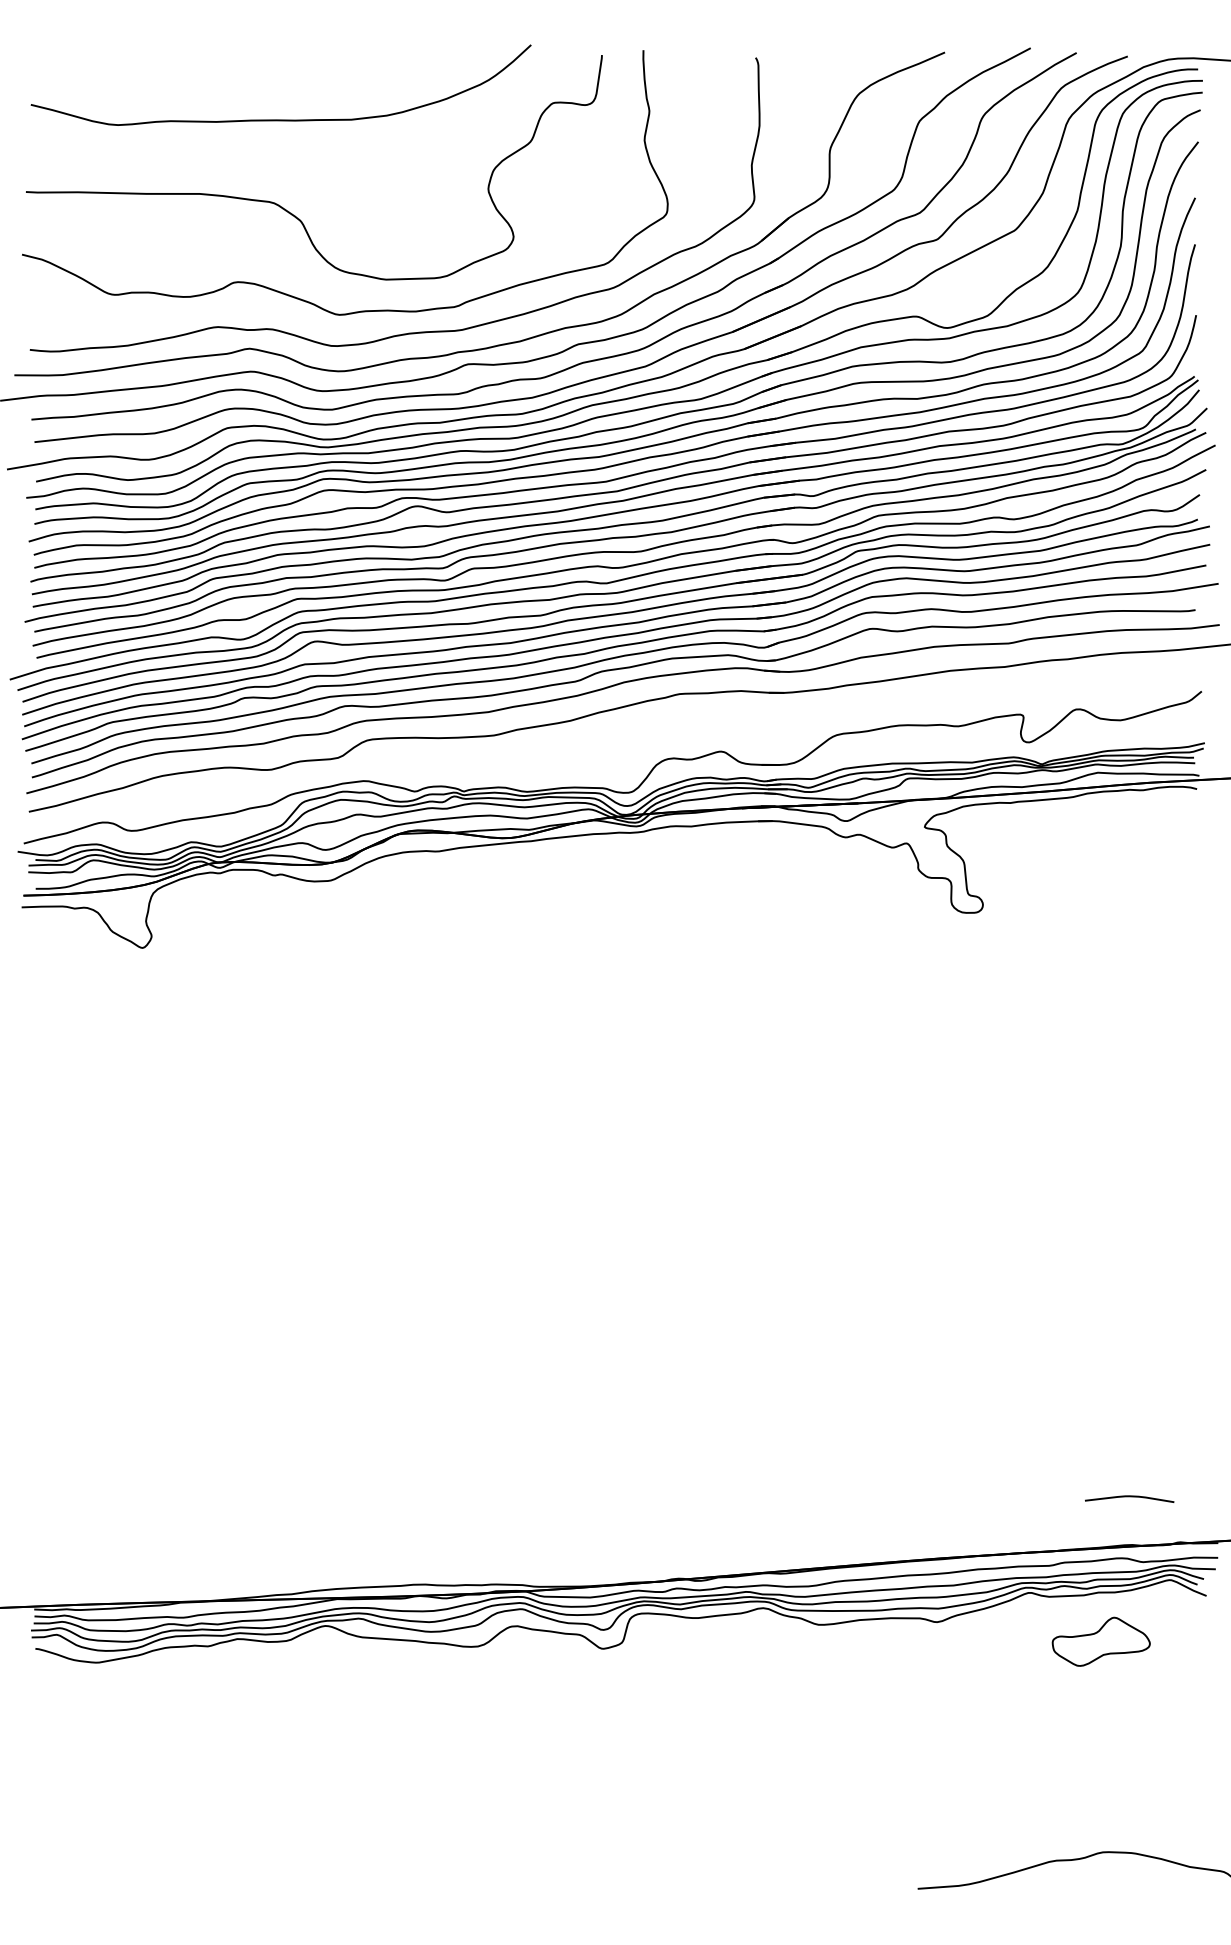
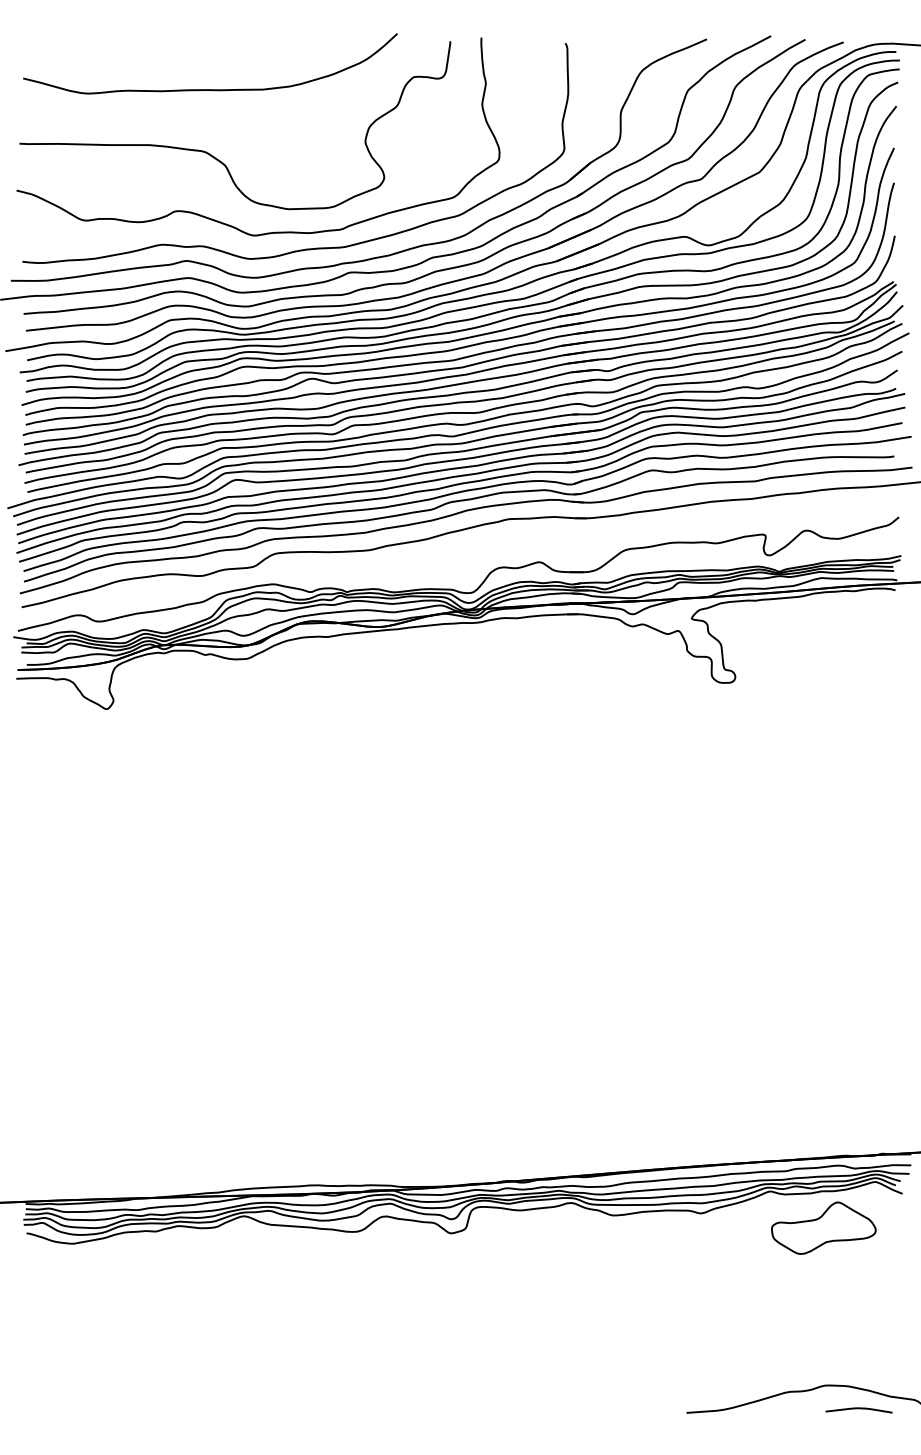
curve: (1128, 1497) -> (858, 1409), moved
part: (1100, 1640) -> (823, 1227), size x1.43

